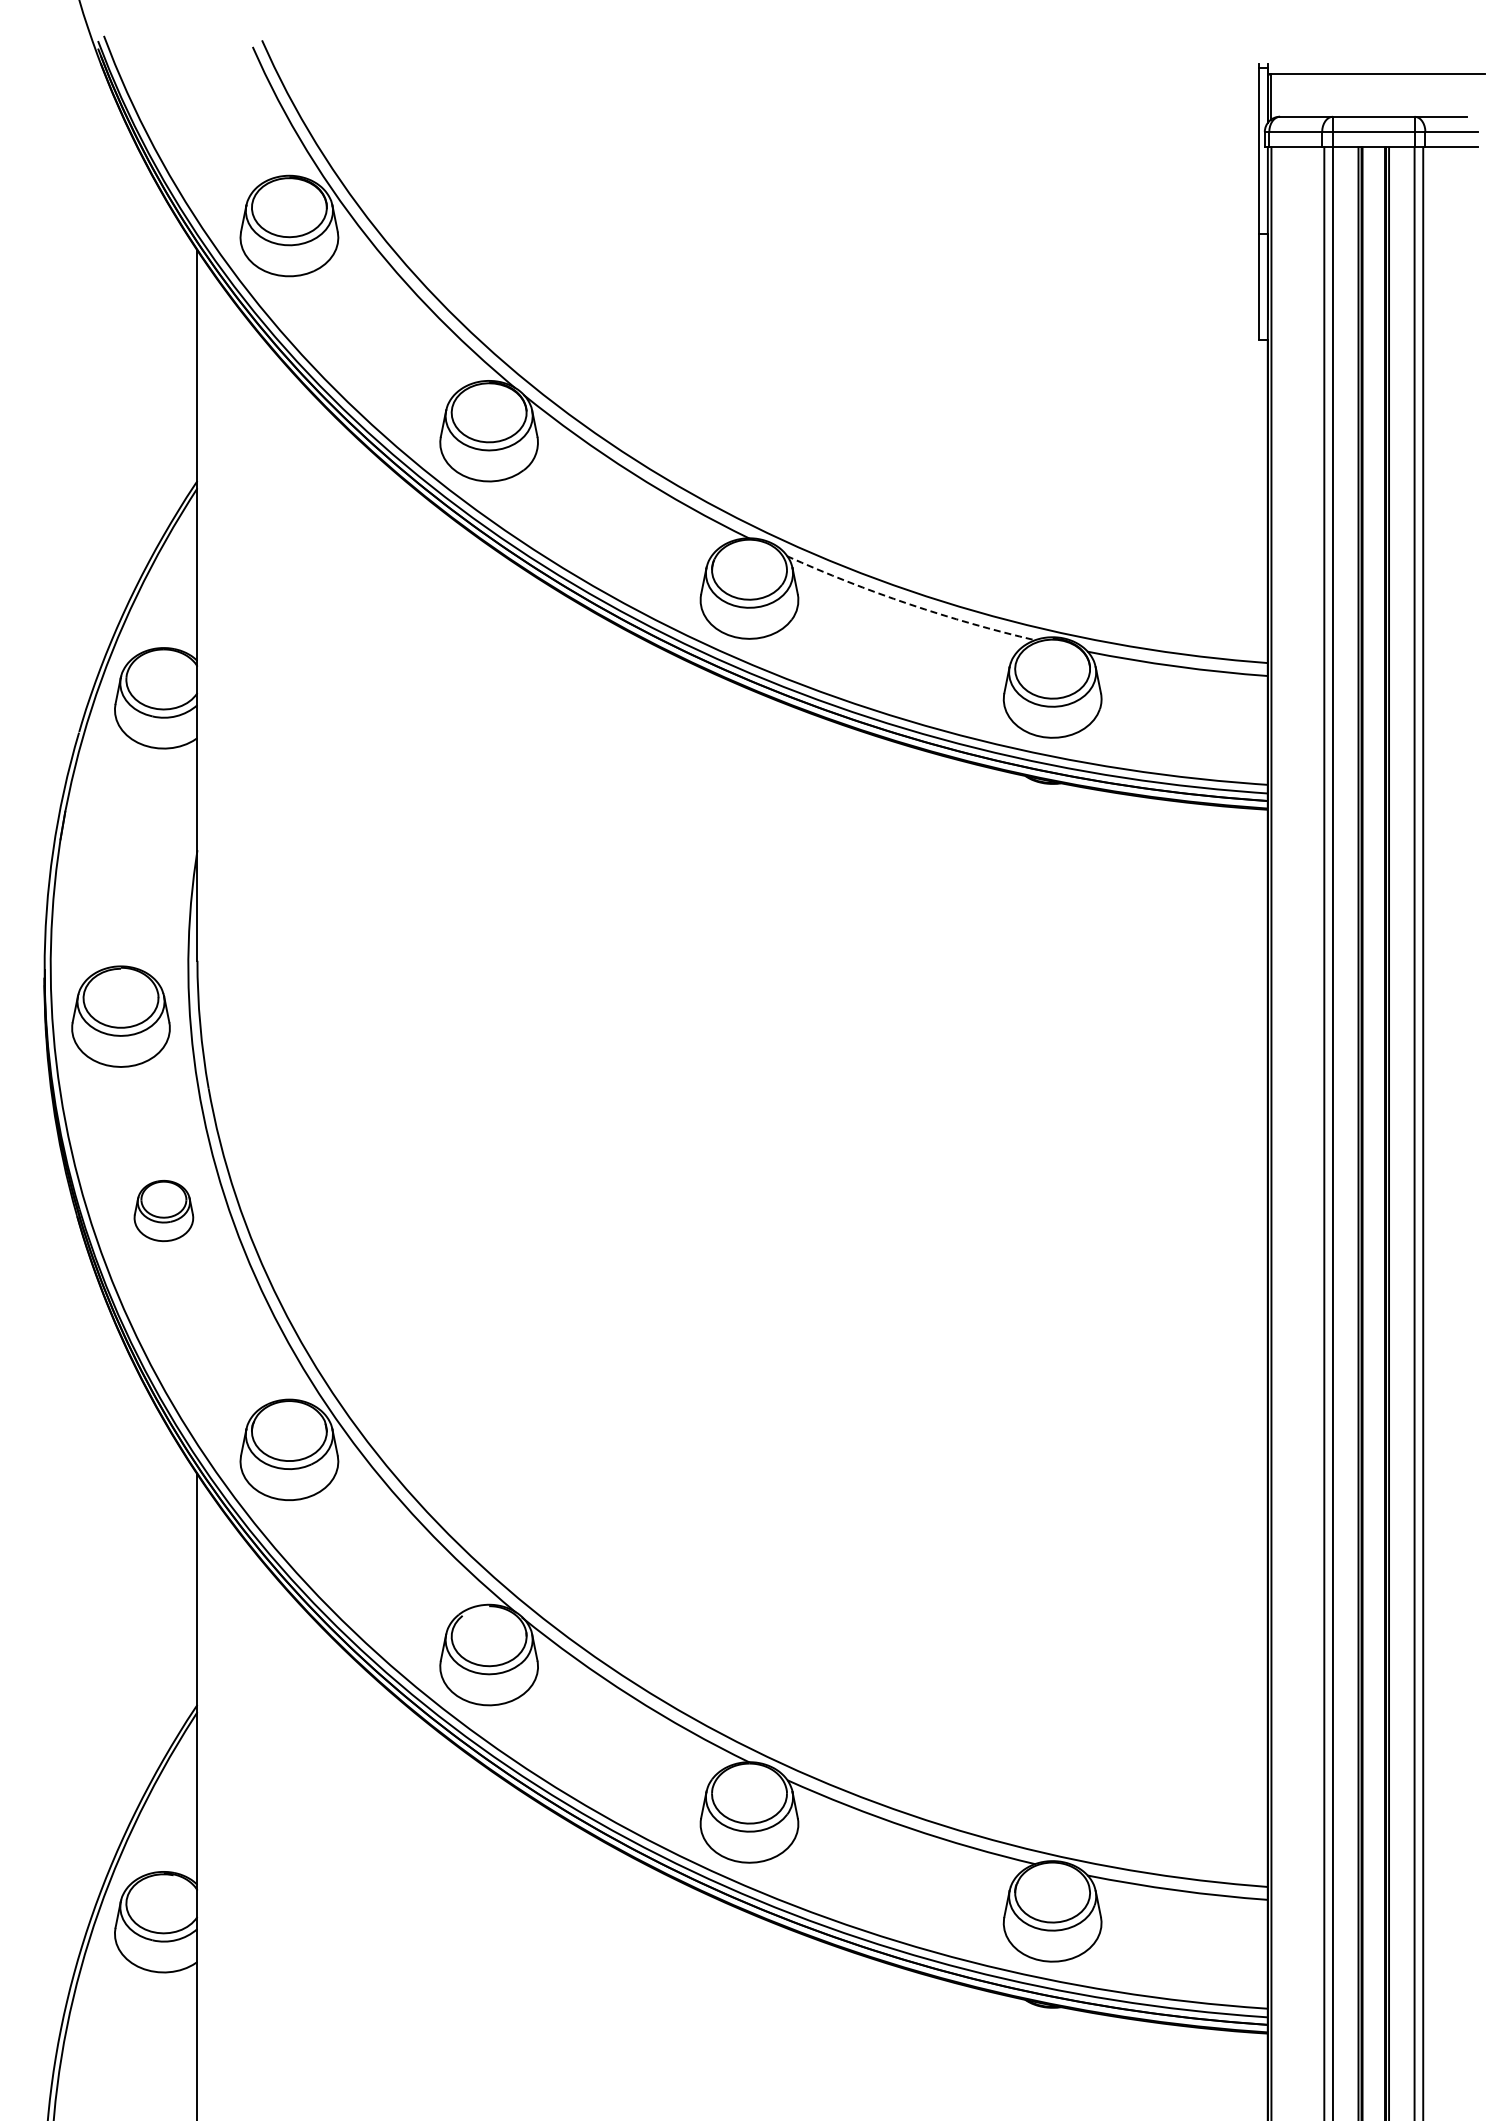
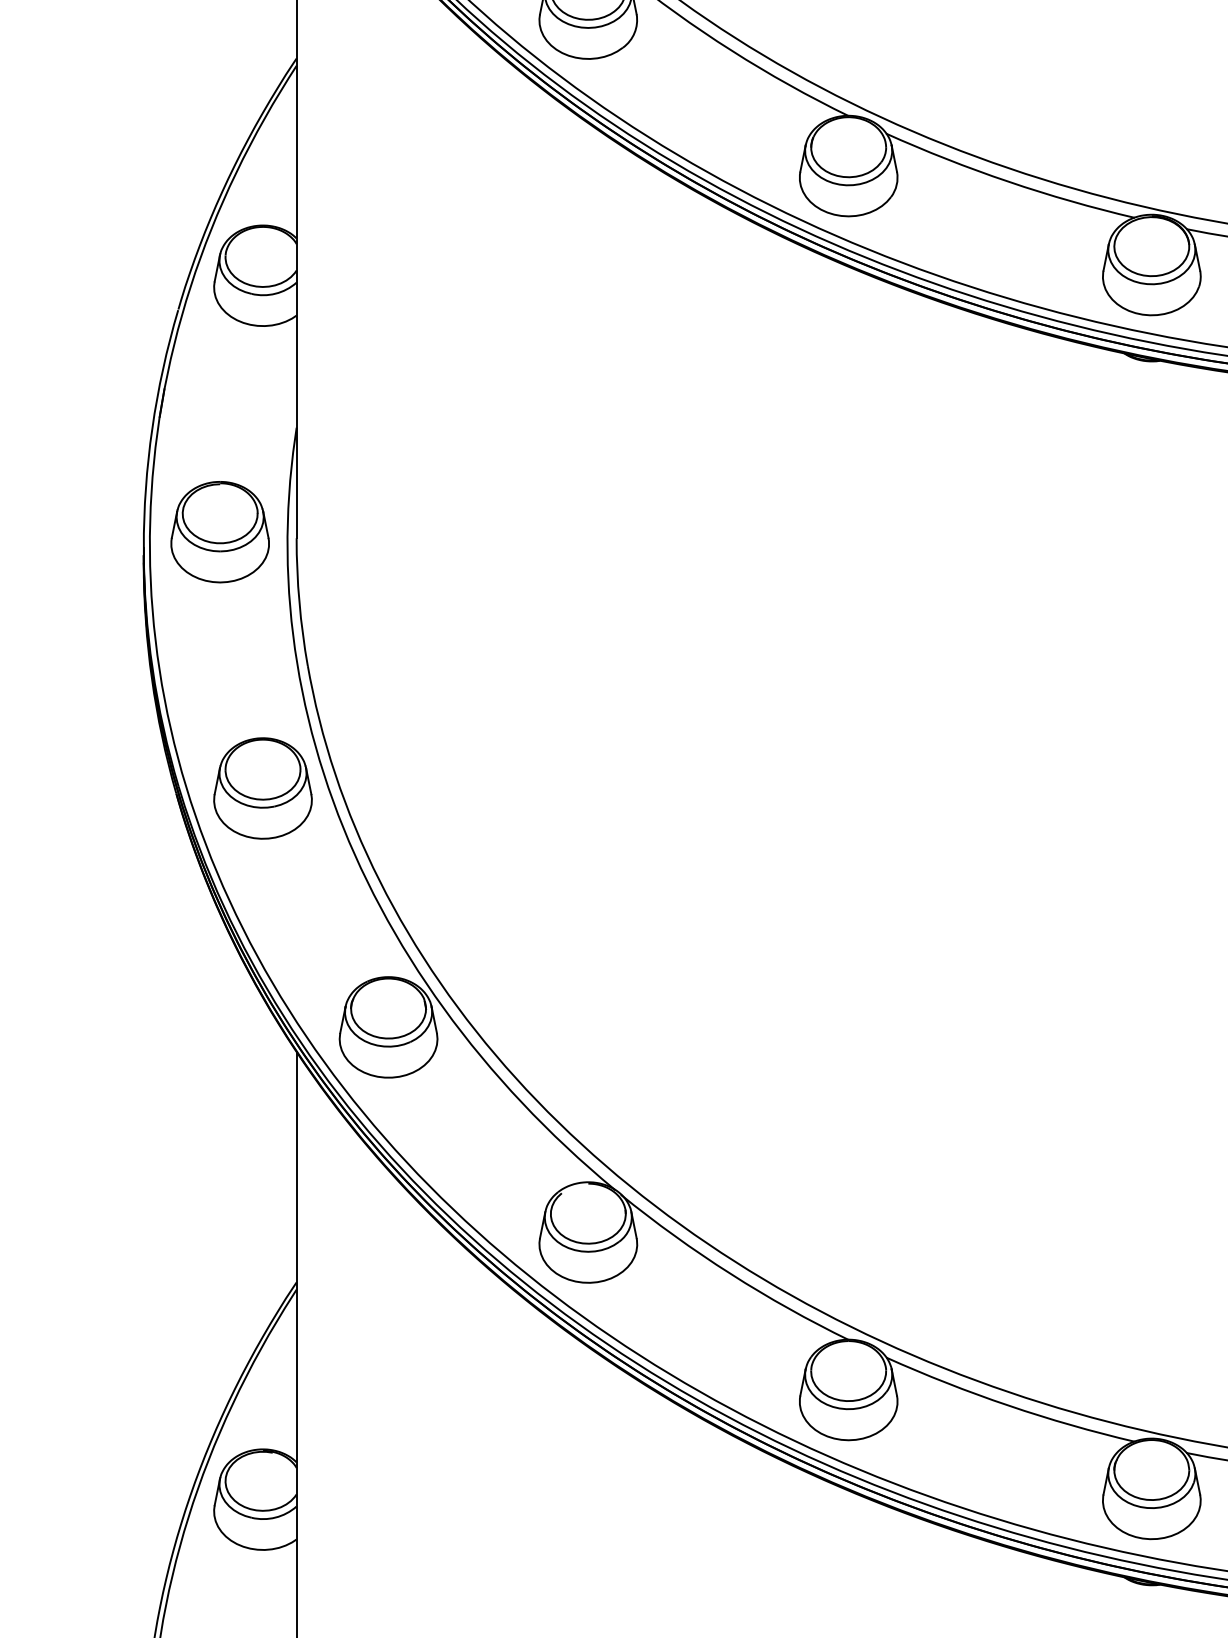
arc: (909, 604) -> (1008, 181), dashed -> solid
part: (120, 1016) -> (219, 531), moved
part: (163, 1210) -> (262, 787), size x1.67

